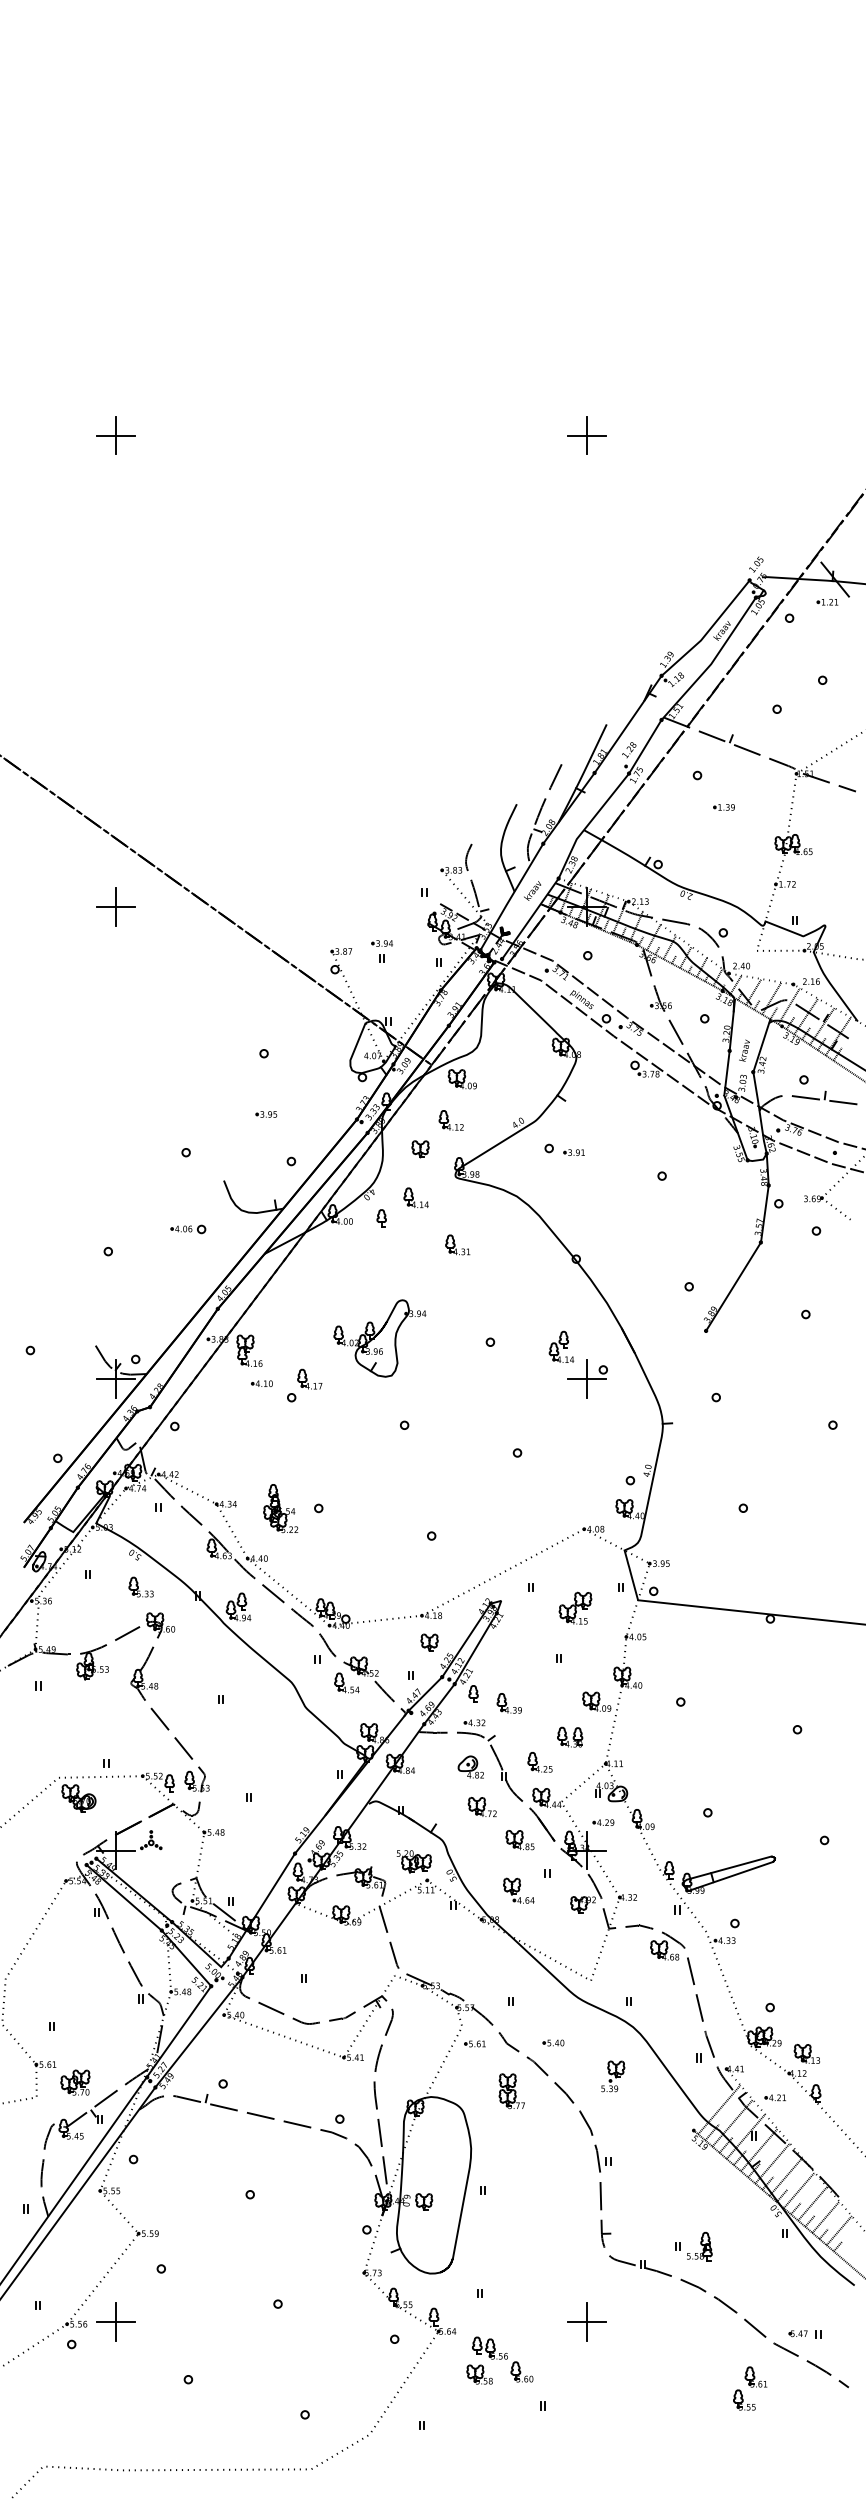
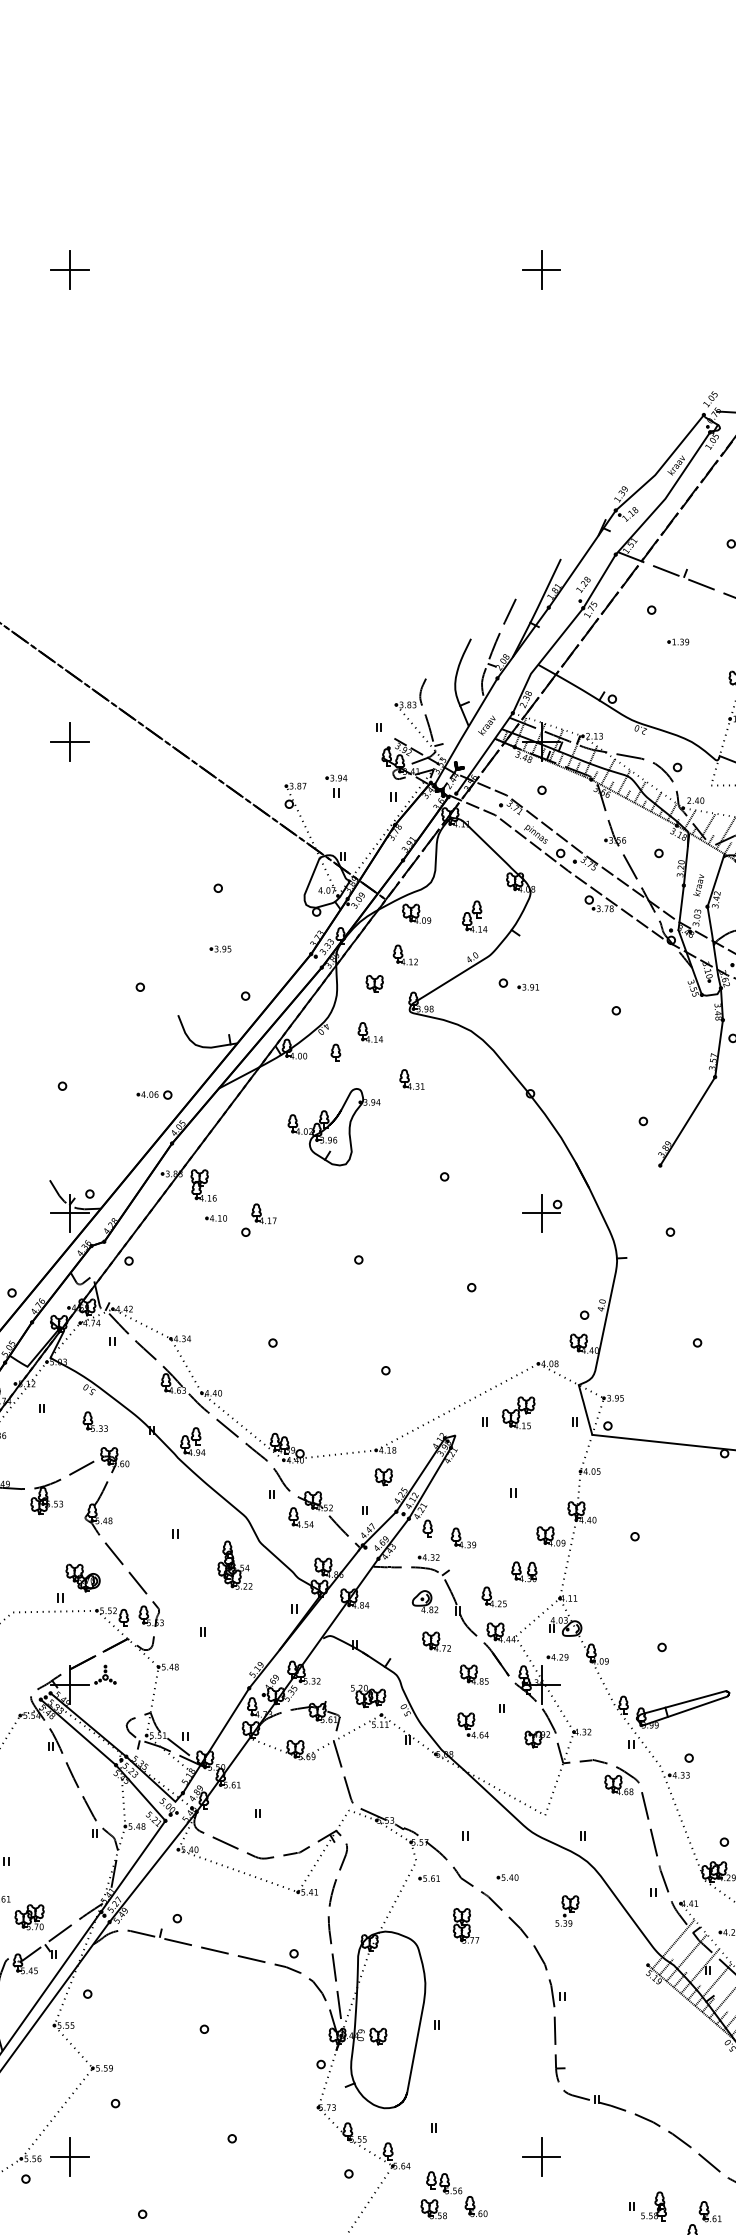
part: (188, 1229) -> (154, 1095), moved
part: (379, 1338) -> (333, 1127), moved
part: (561, 1346) -> (474, 916), moved
part: (280, 1508) -> (234, 1565), moved
part: (575, 1607) -> (518, 1412), moved
part: (78, 1798) -> (82, 1578), moved
part: (700, 2244) -> (654, 2204), moved

